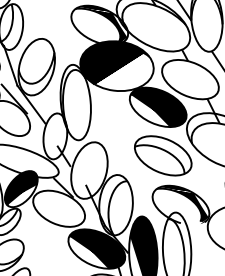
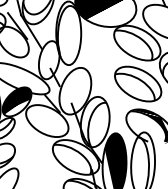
fill: (158, 107) -> (137, 43), removed
fill: (97, 248) -> (76, 156), removed

